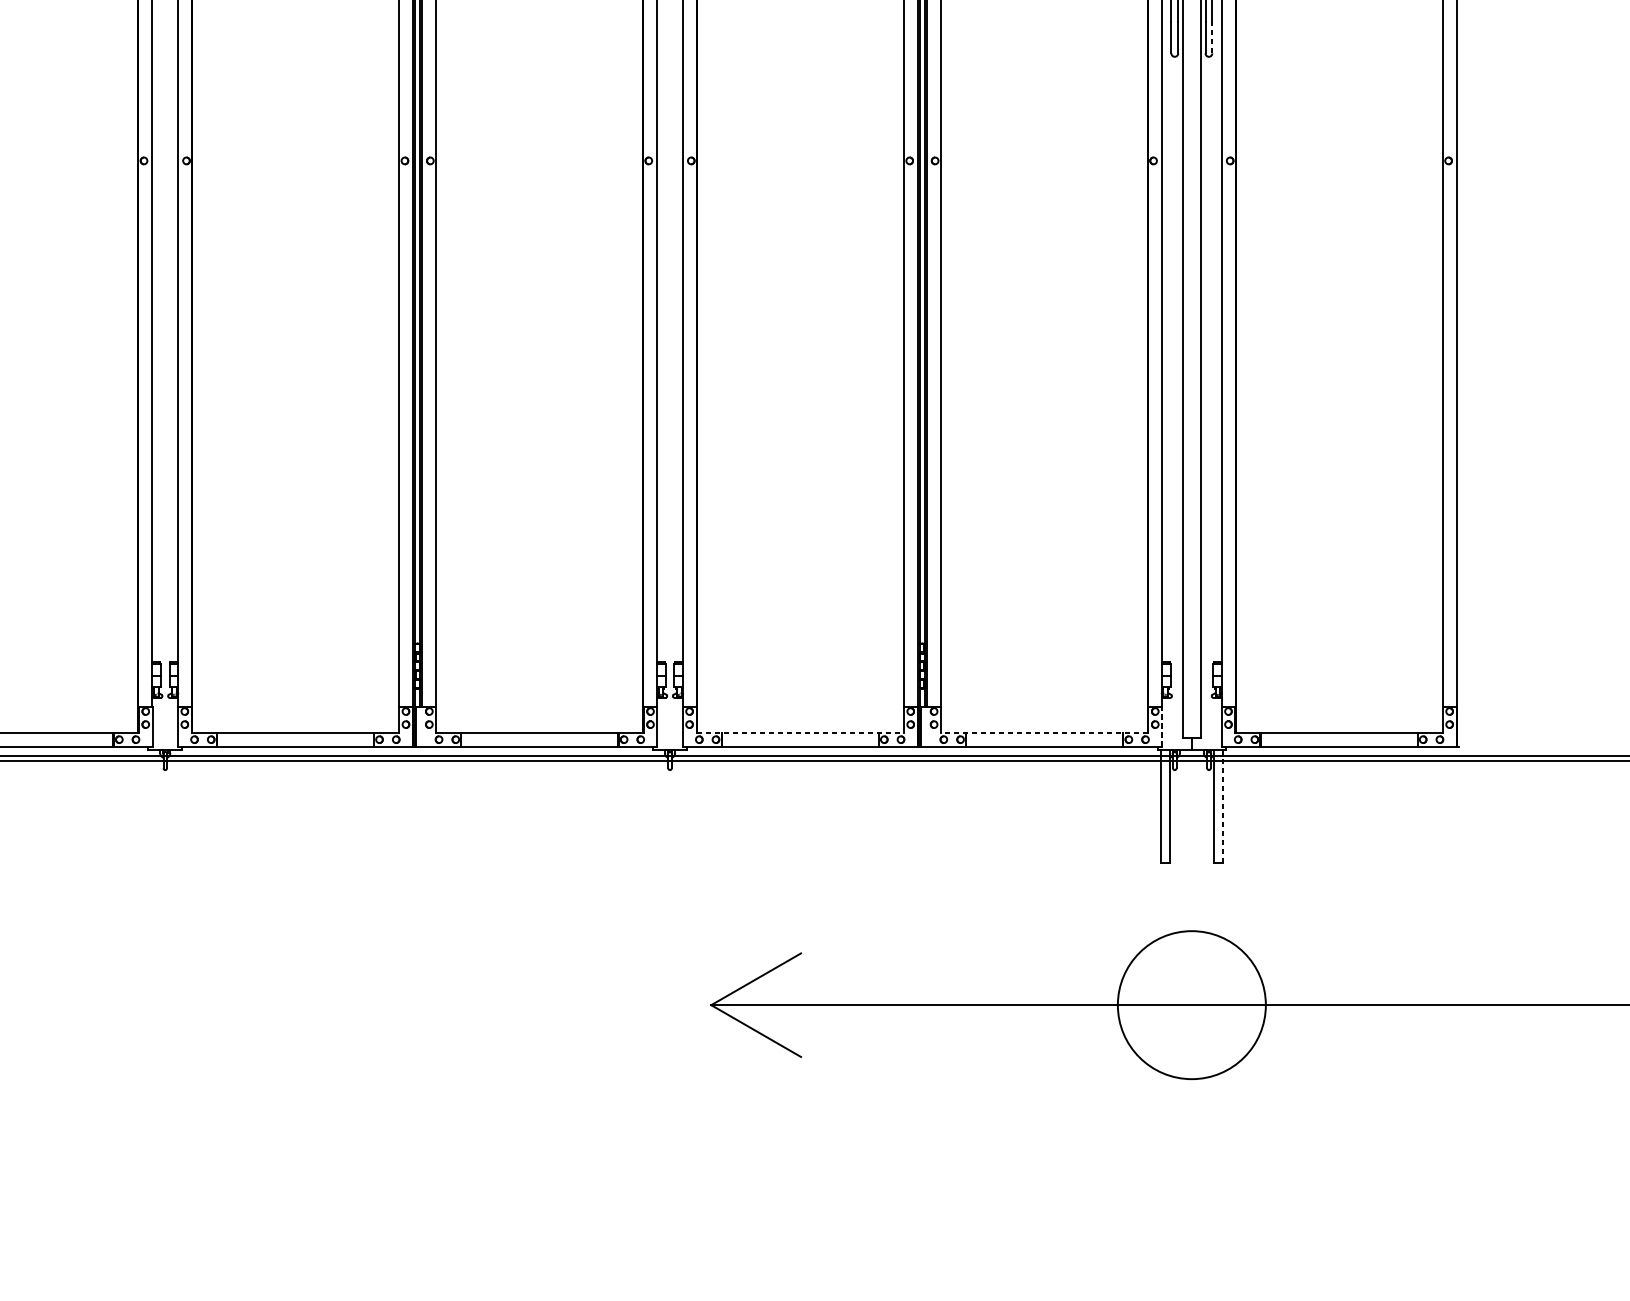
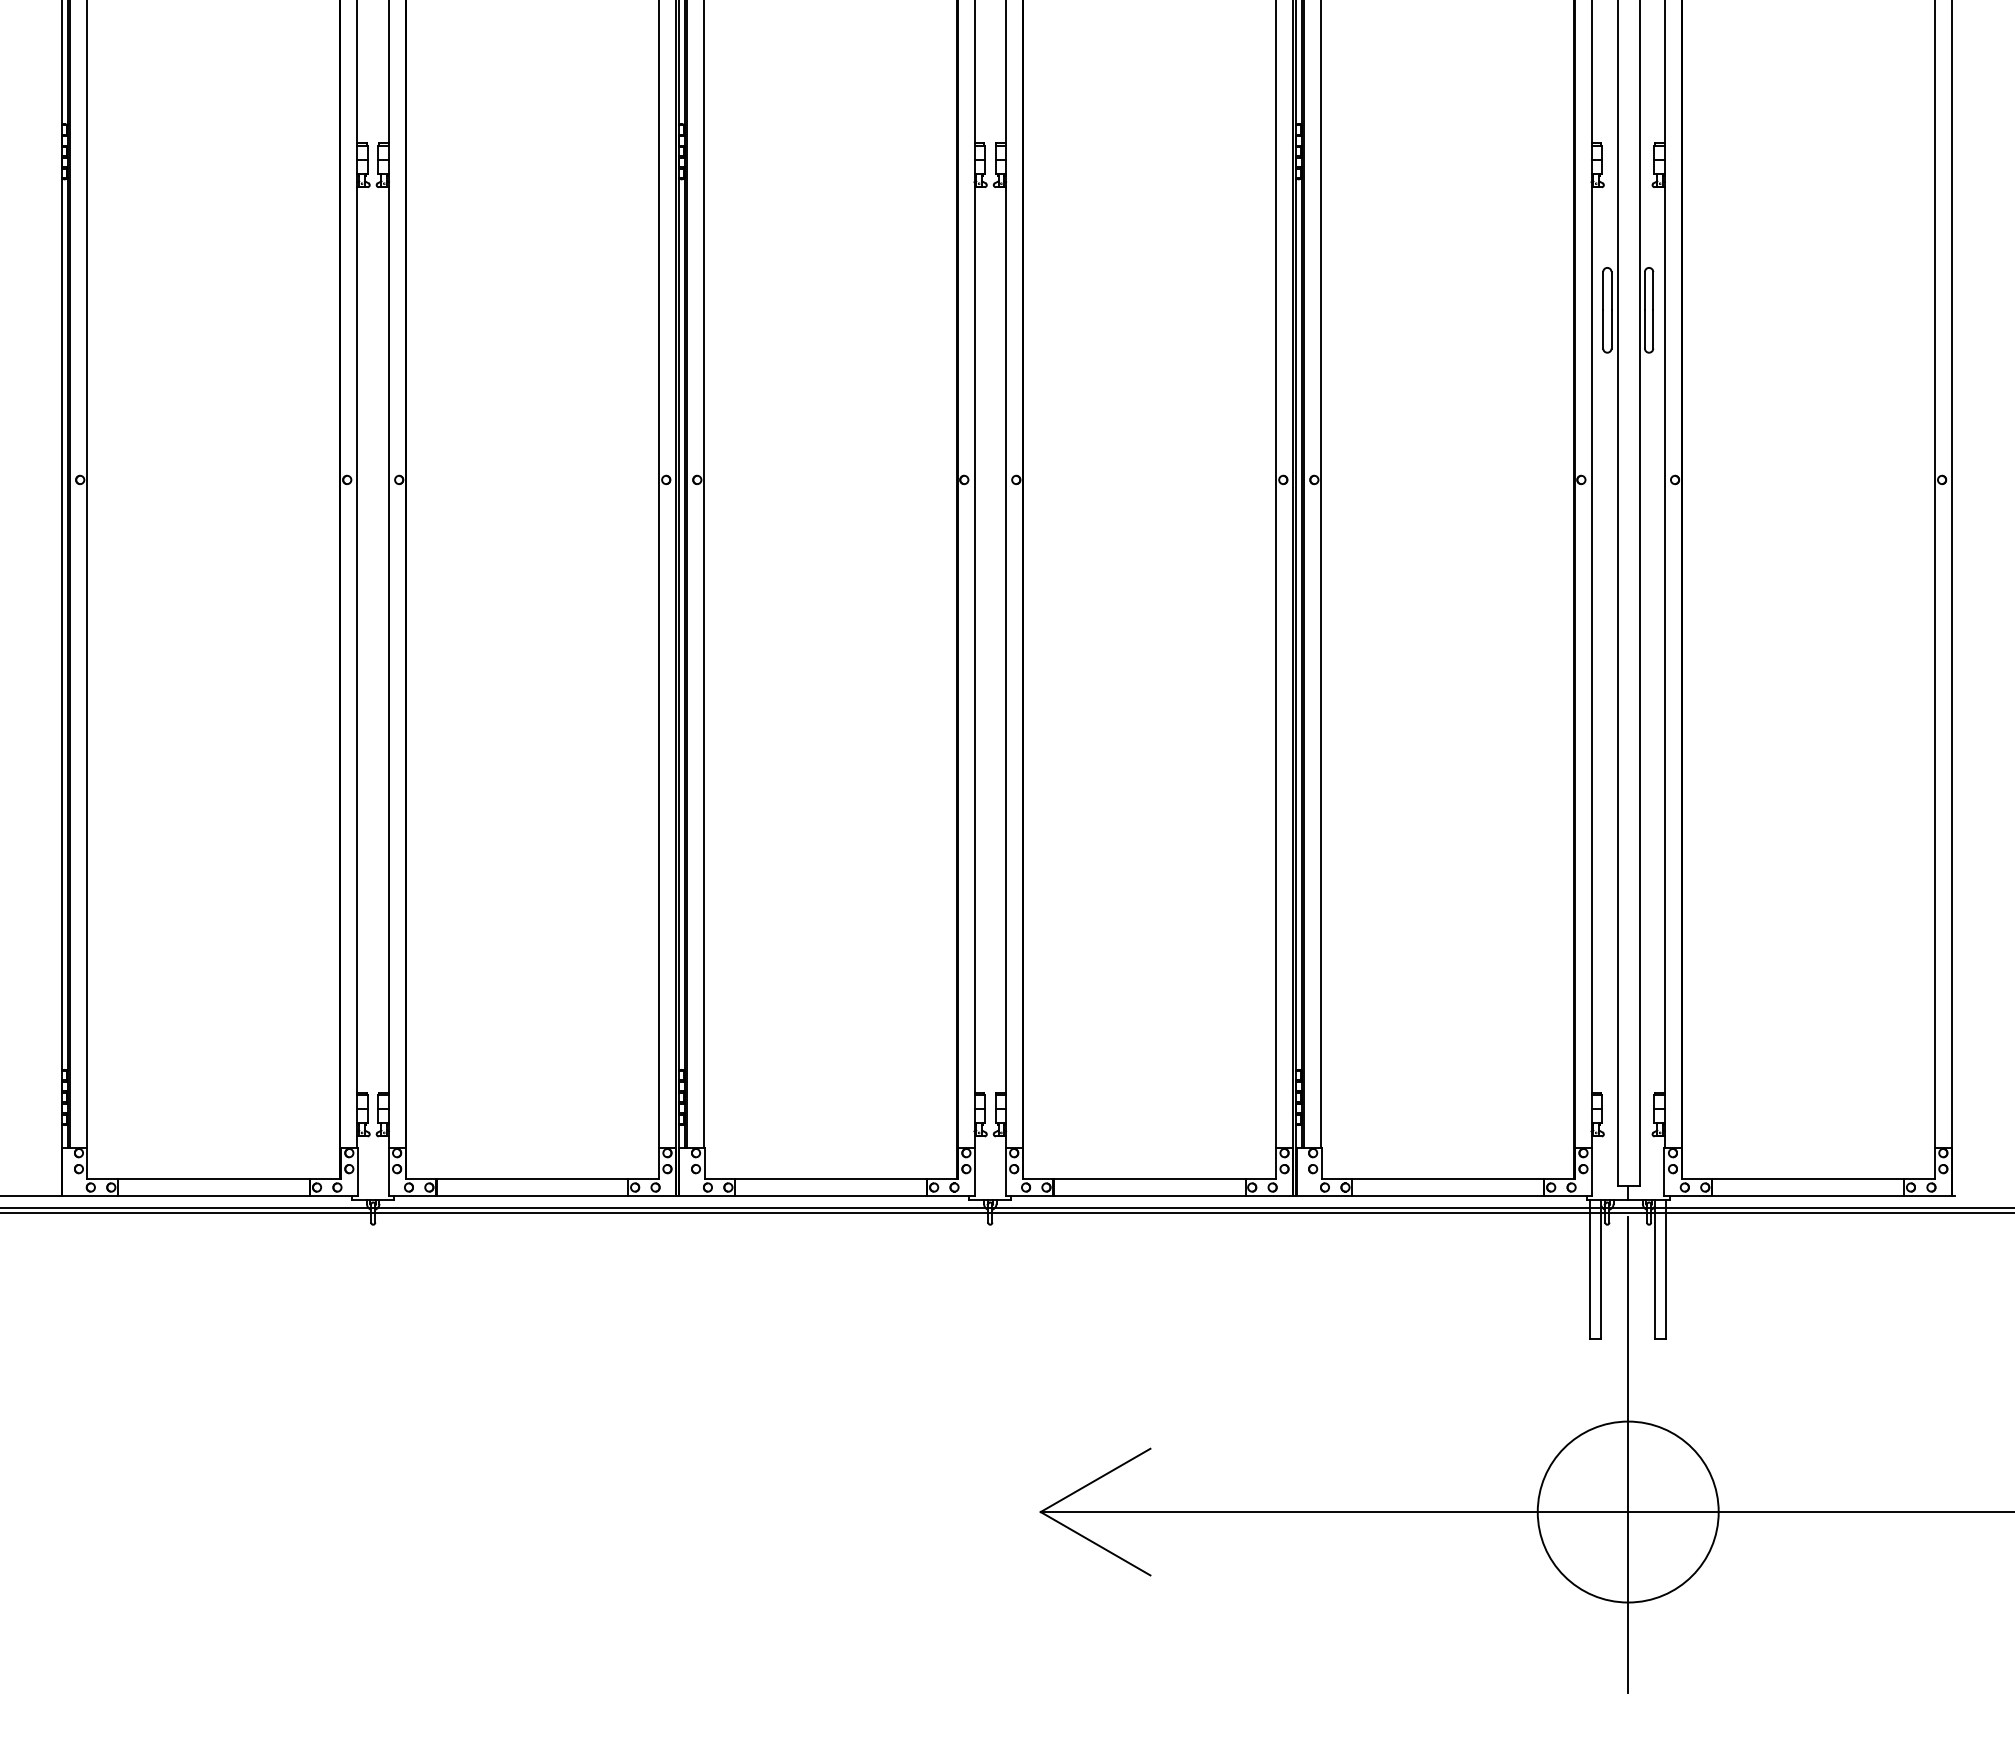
line: (1212, 37) -> (1653, 328), dashed -> solid
line: (1162, 726) -> (1592, 1171), dashed -> solid
line: (800, 732) -> (1149, 1178), dashed -> solid
line: (1044, 732) -> (1448, 1178), dashed -> solid
line: (1223, 806) -> (1666, 1269), dashed -> solid
line: (1192, 958) -> (1628, 1454), added

